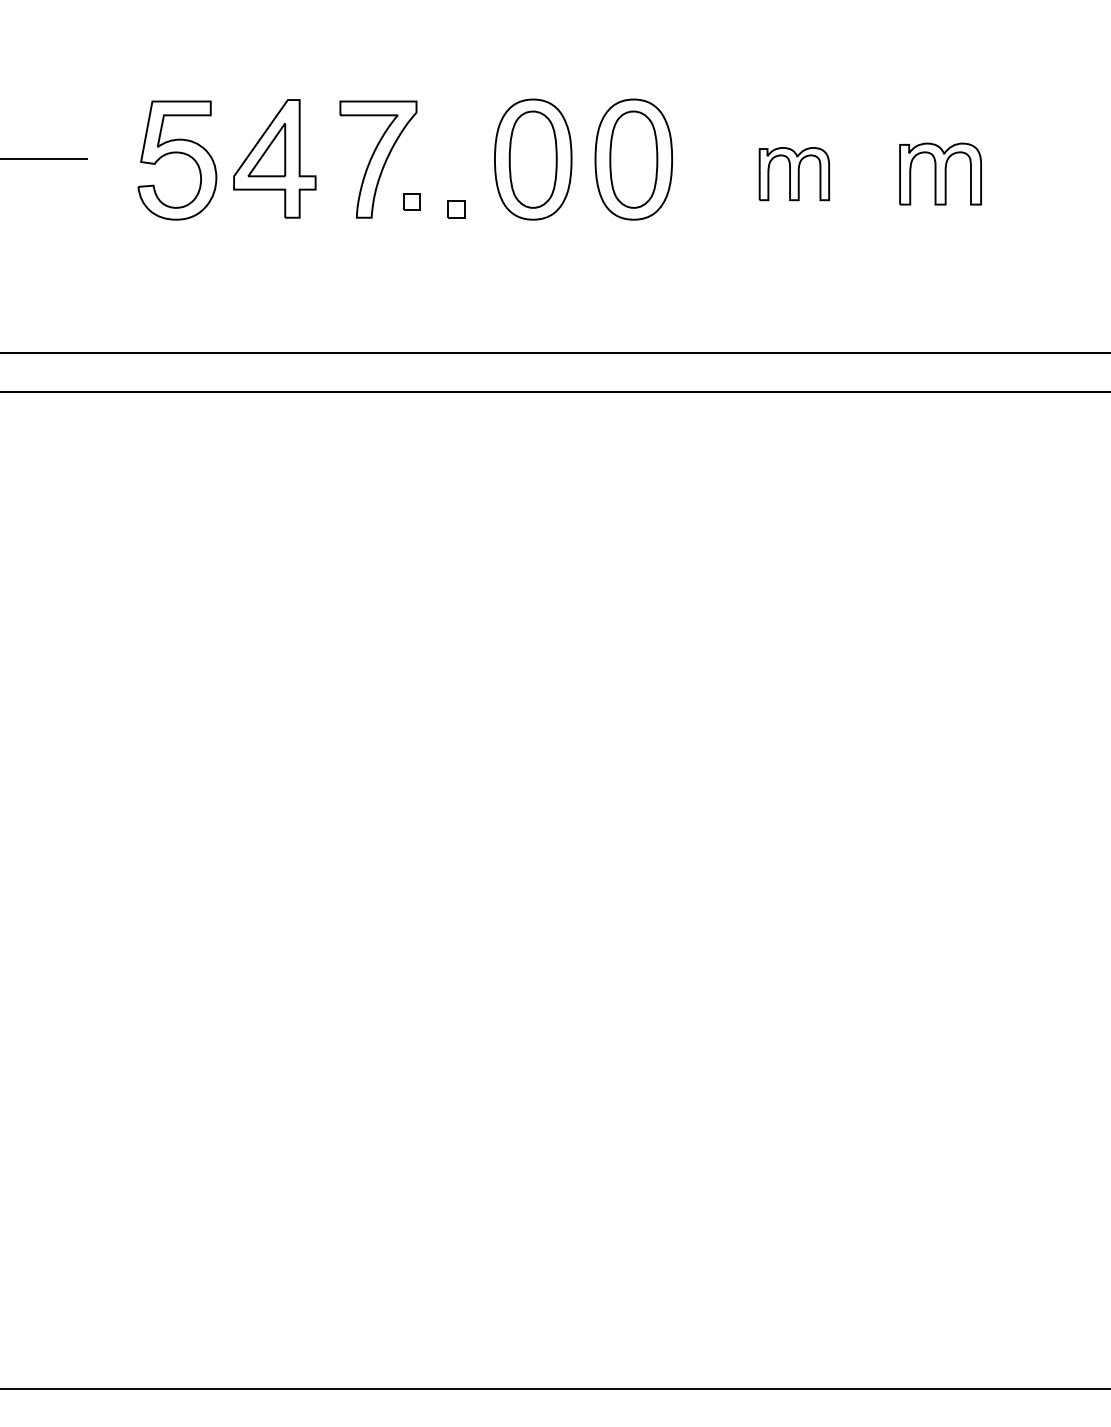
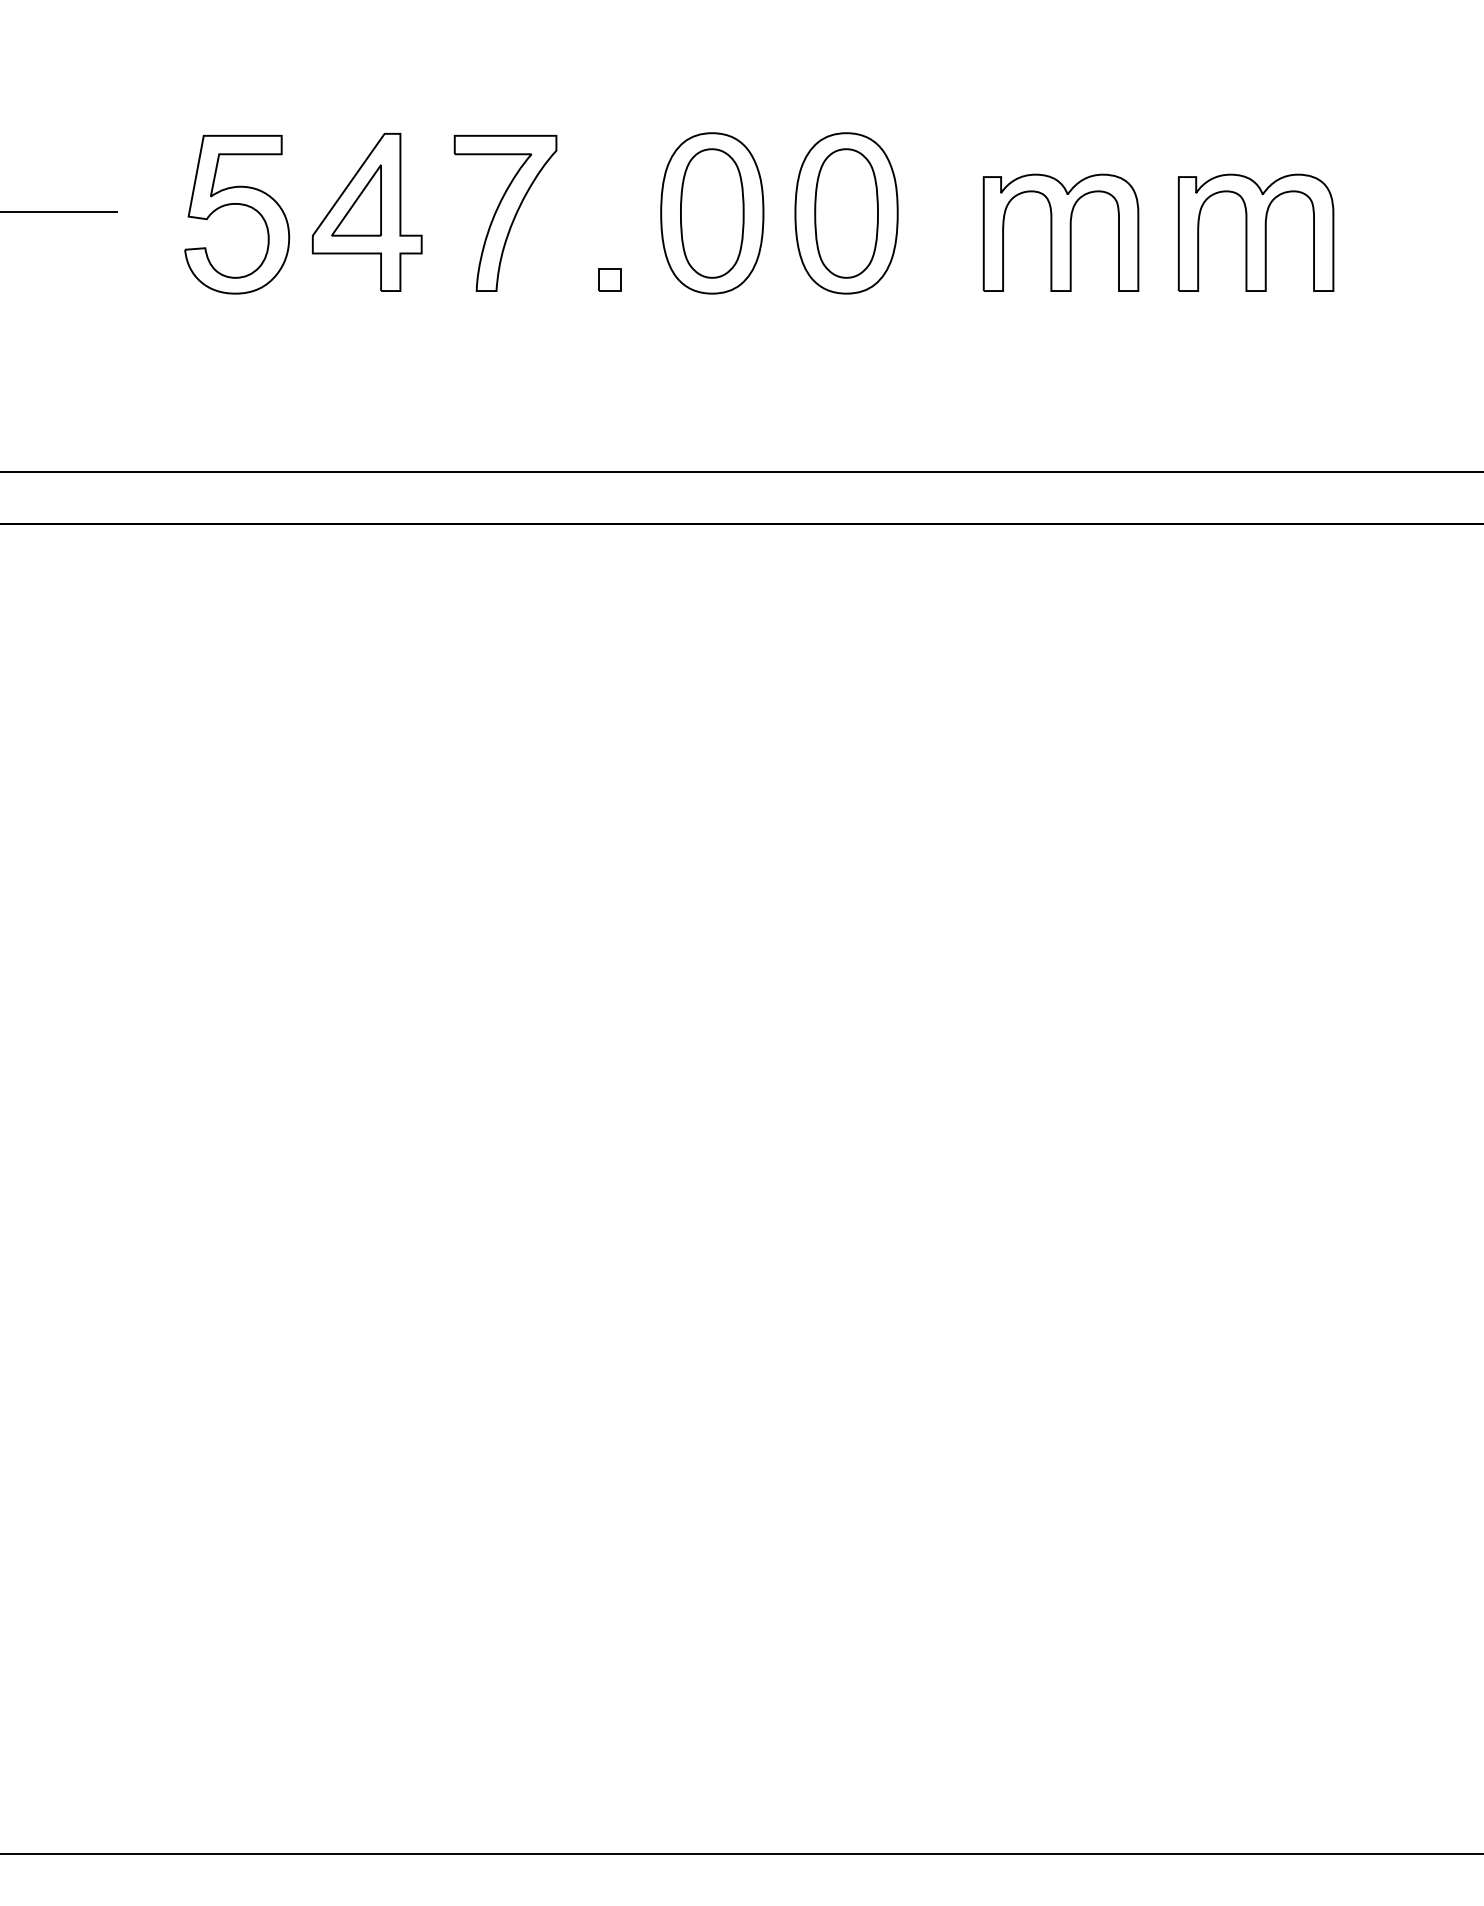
part: (794, 173) -> (1060, 232), size x1.67
part: (940, 173) -> (1256, 232), size x1.43
part: (412, 201) -> (550, 269), removed

